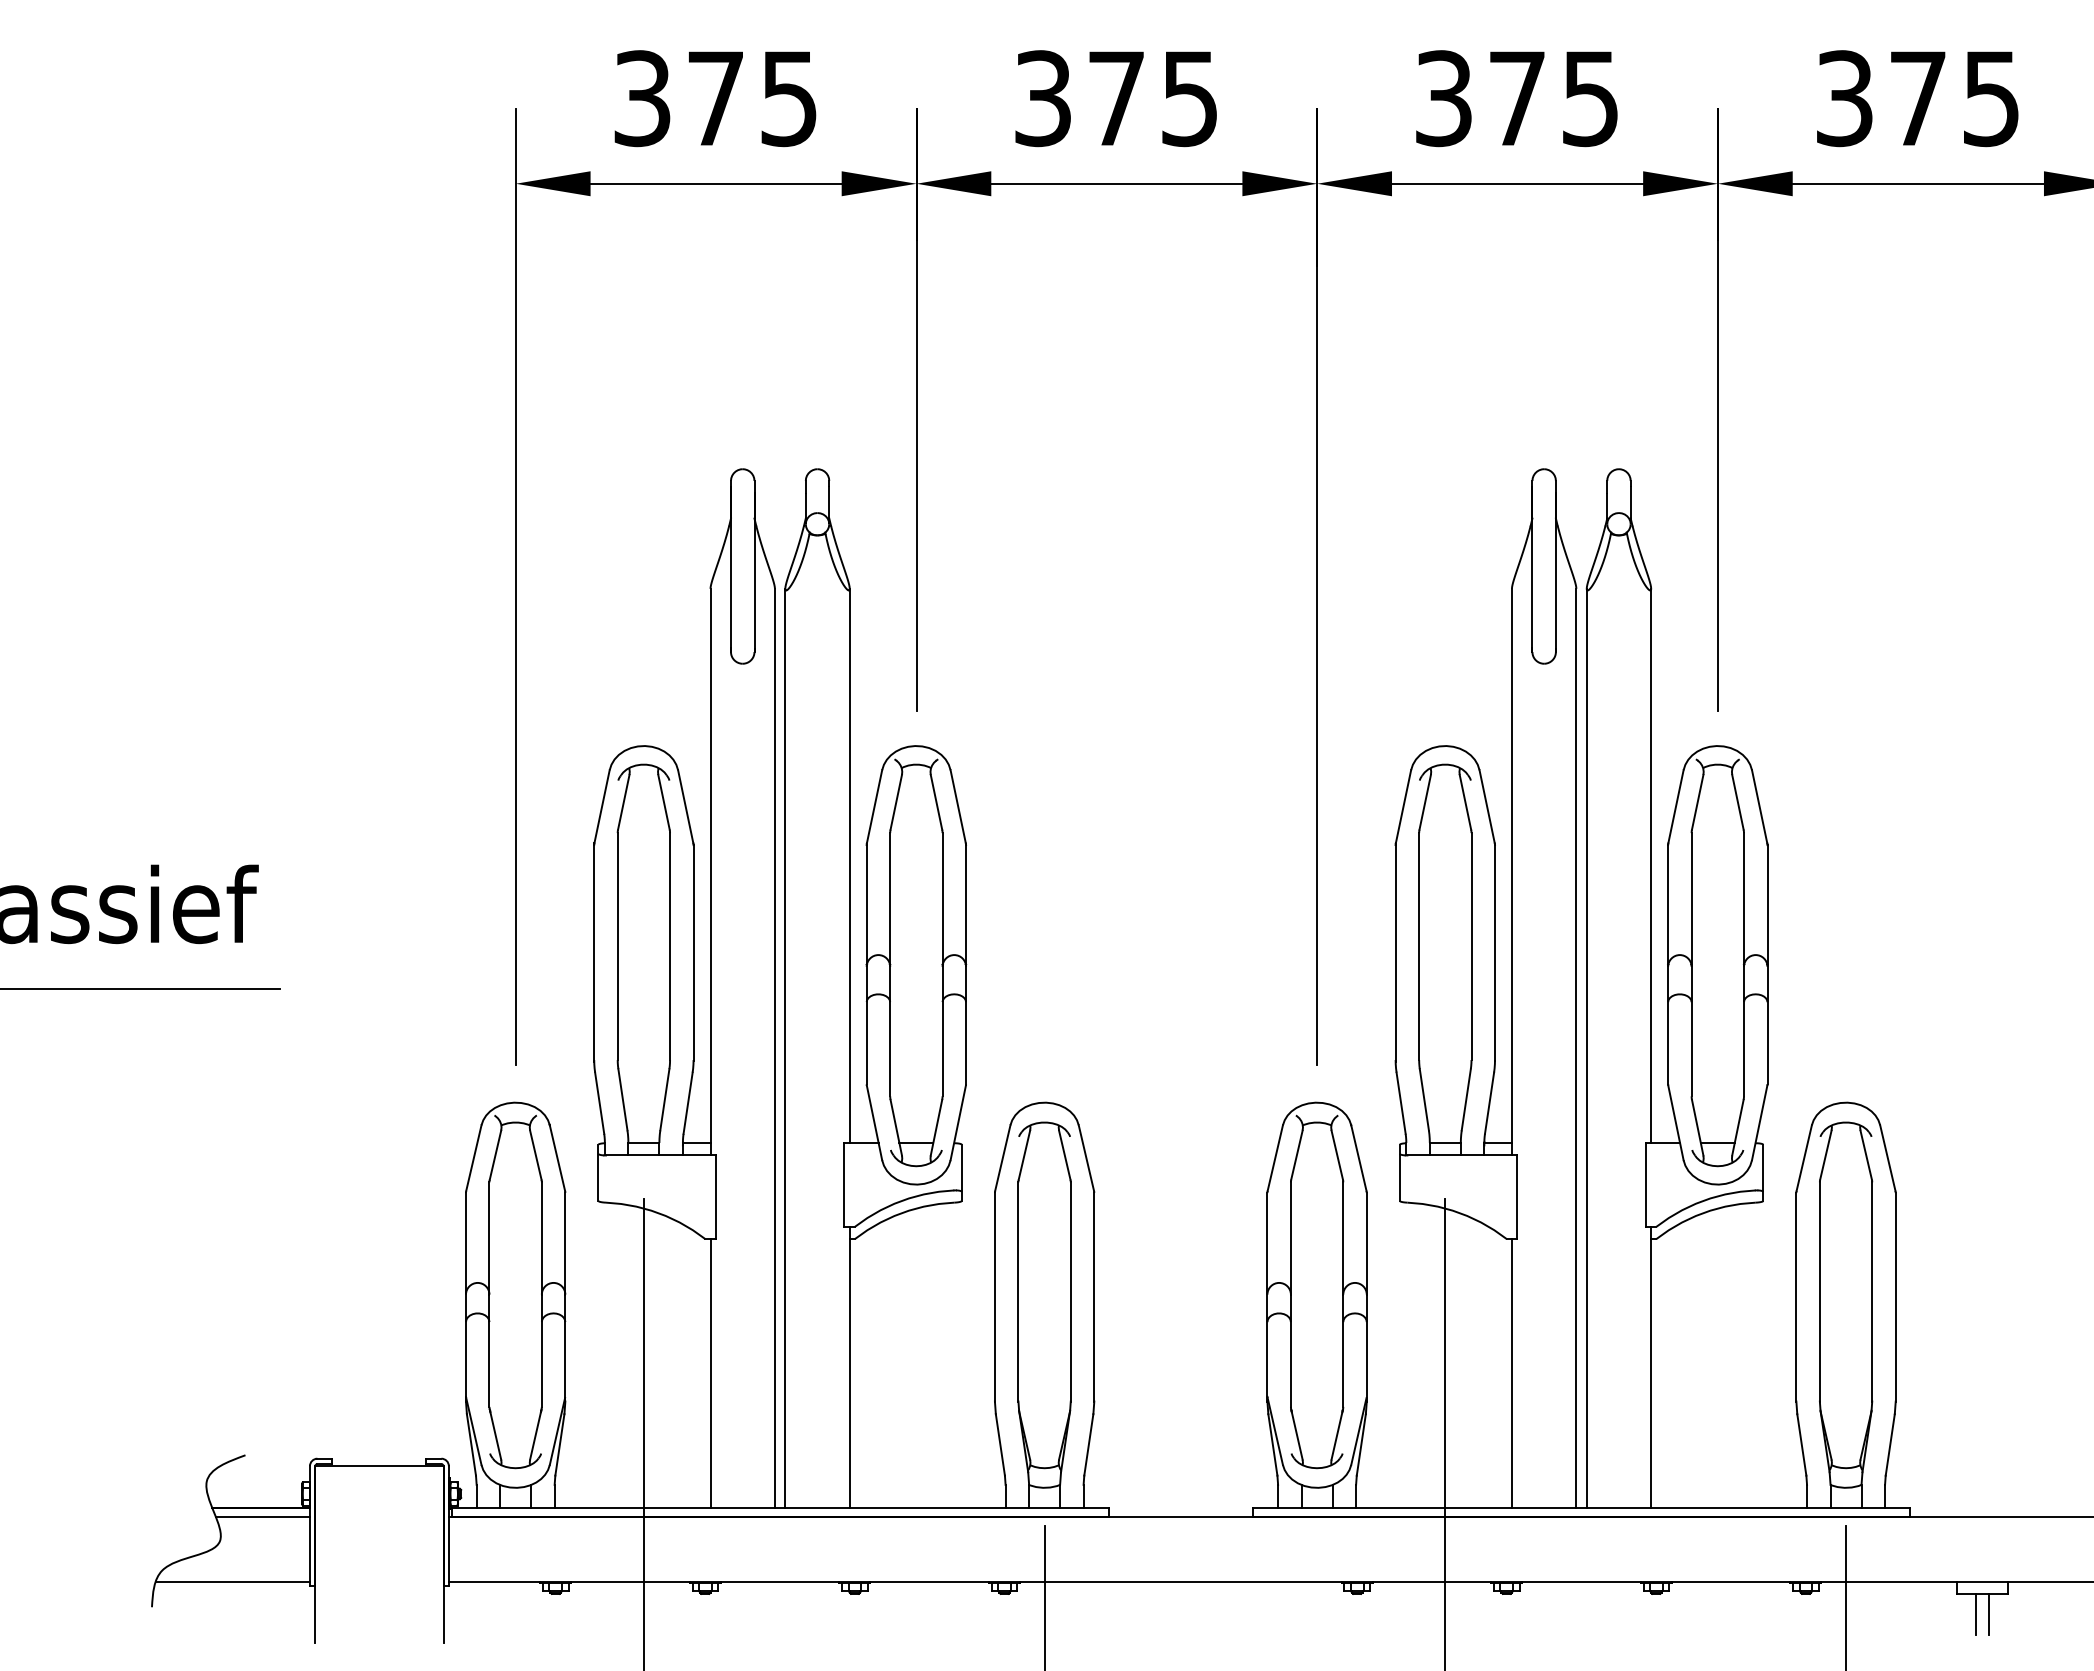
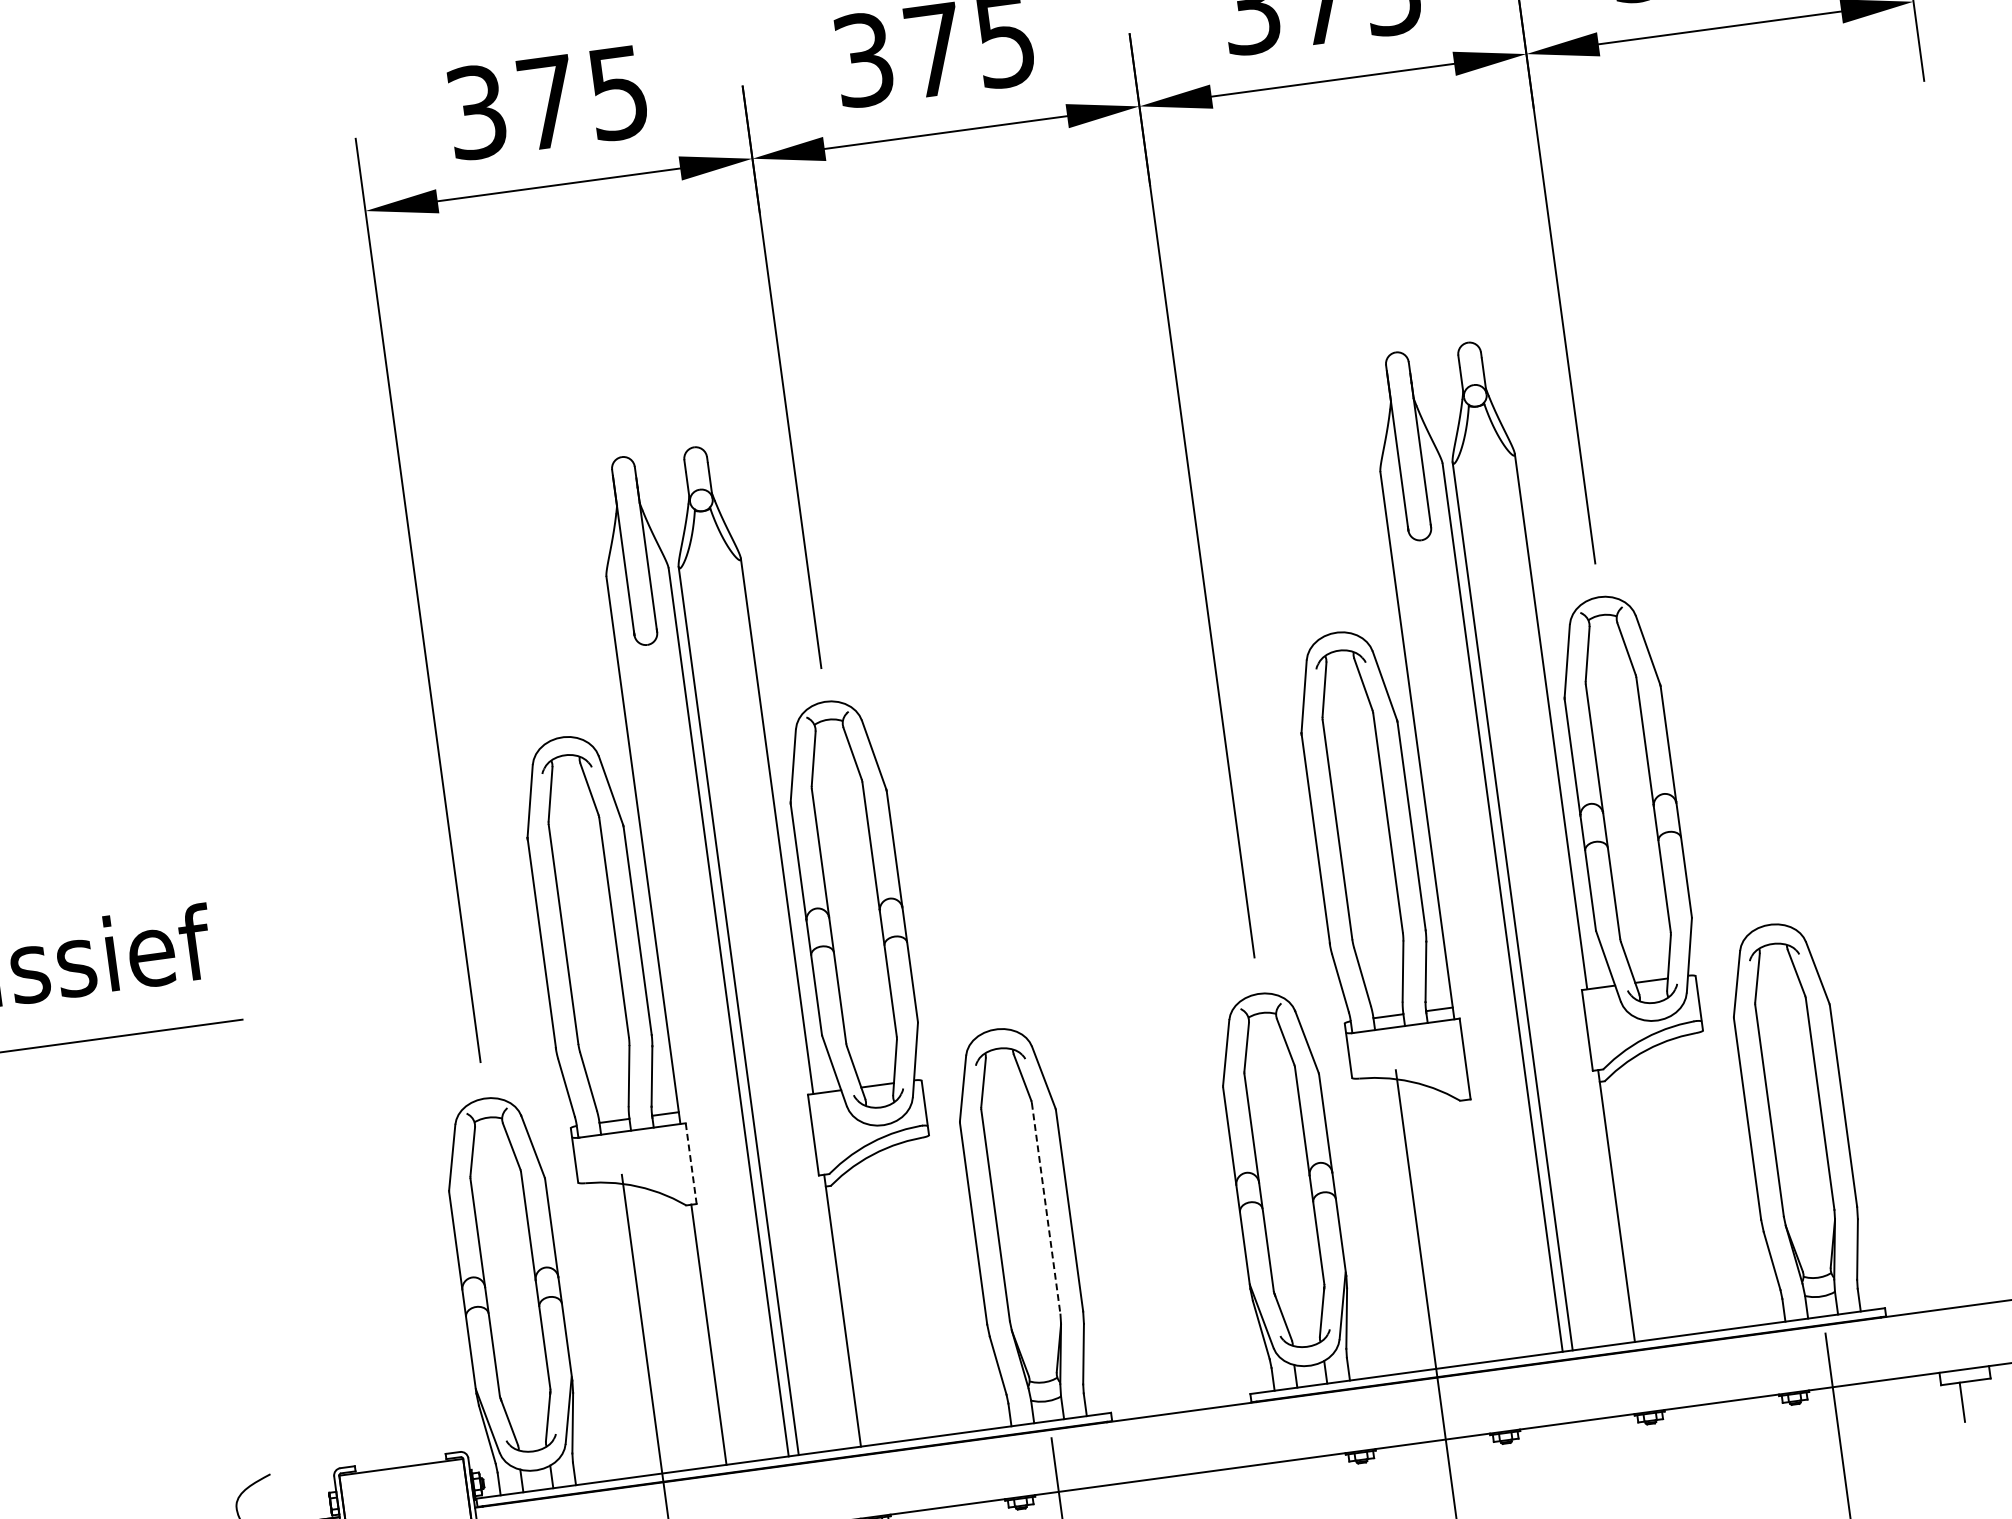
line: (716, 1197) -> (691, 1163), solid -> dashed
line: (1070, 1291) -> (1045, 1208), solid -> dashed
line: (1511, 1373) -> (1482, 1229), removed
line: (1988, 1614) -> (1974, 1400), removed

